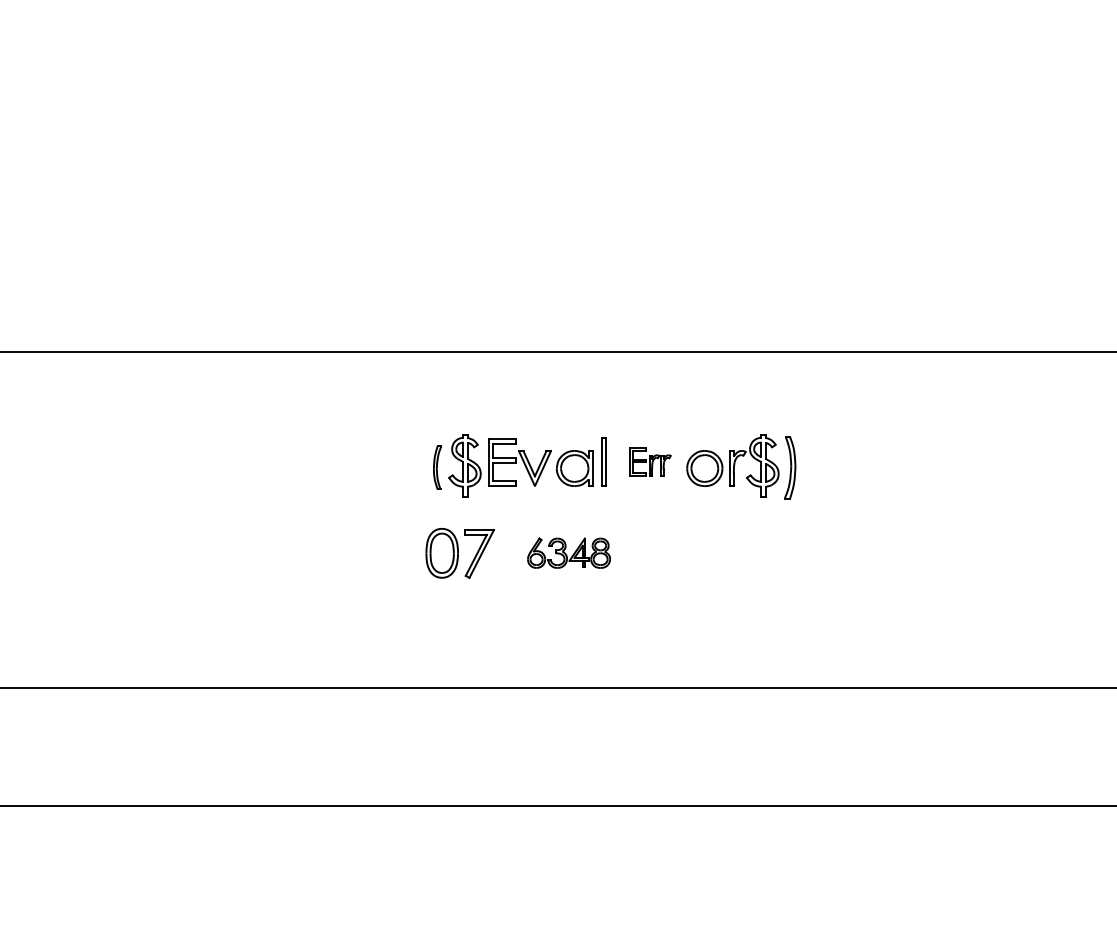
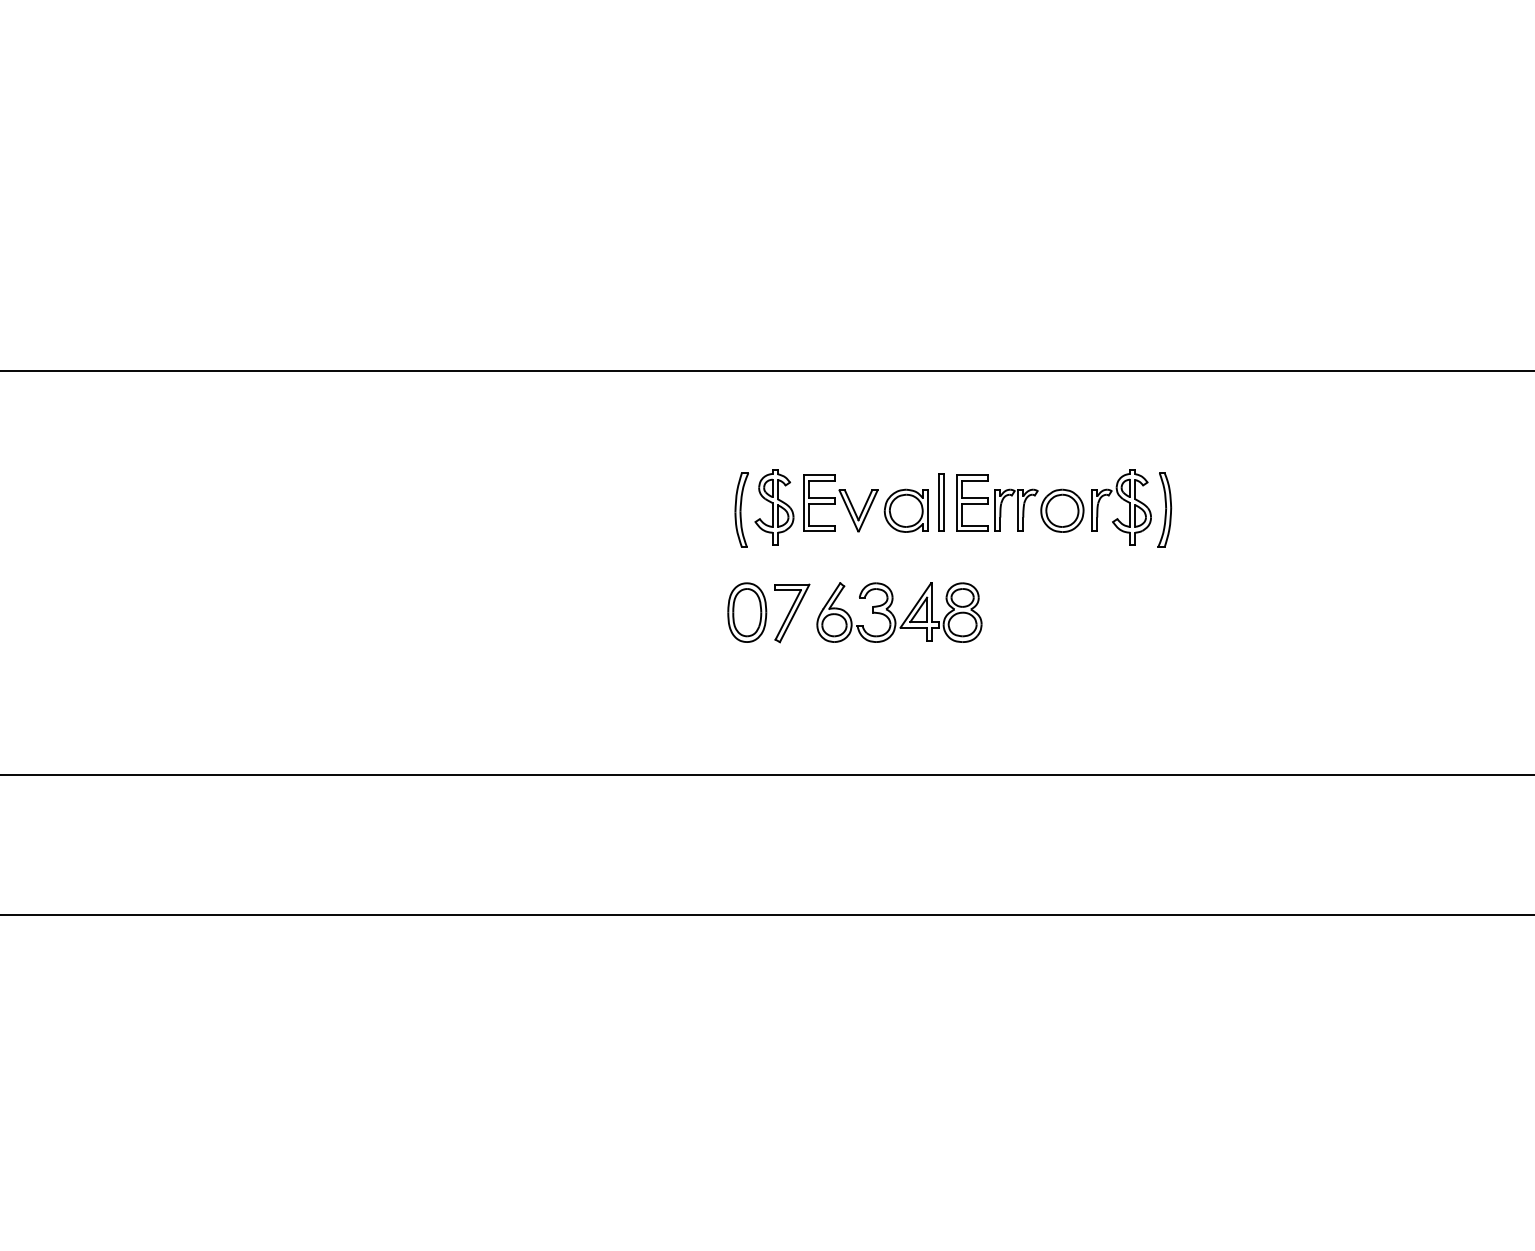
part: (650, 461) -> (997, 502), size x1.67
part: (437, 467) -> (741, 509), size x1.43
part: (569, 553) -> (899, 612), size x1.67

